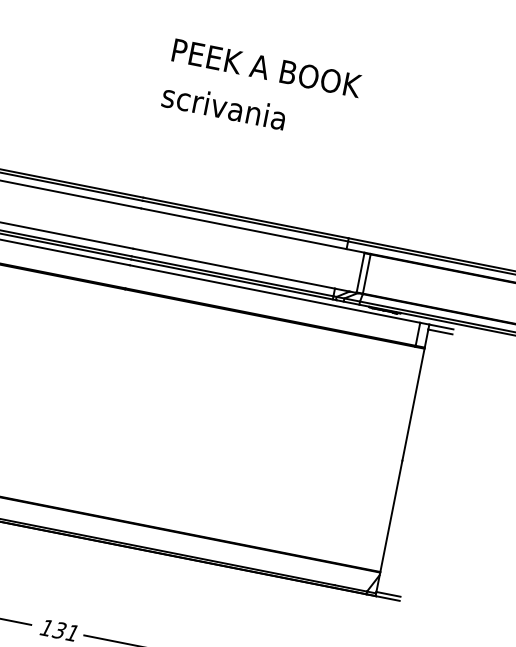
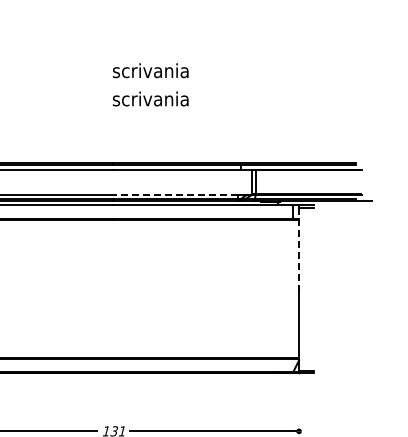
text: (265, 67) -> (170, 70), PEEK A BOOK -> scrivania
line: (233, 268) -> (175, 194), solid -> dashed
line: (416, 395) -> (299, 248), solid -> dashed

